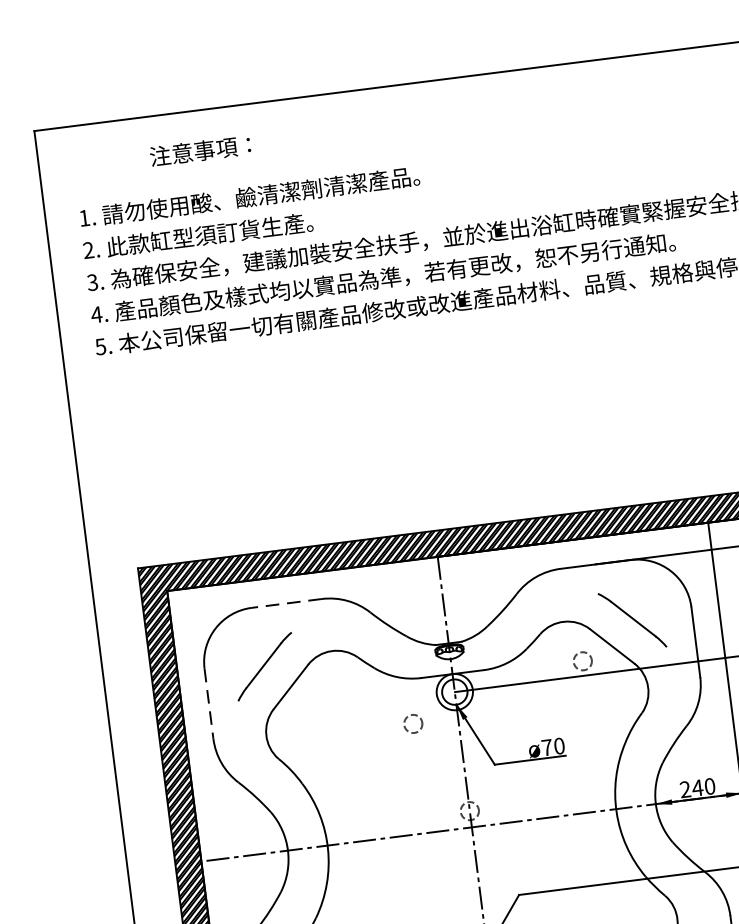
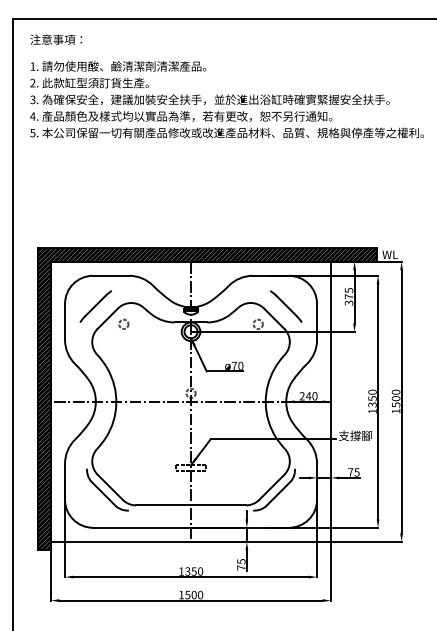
text: (200, 150) -> (56, 39), moved
line: (285, 602) -> (110, 275), dashed -> solid
line: (209, 704) -> (65, 322), dashed -> solid
circle: (412, 722) -> (123, 323), moved

